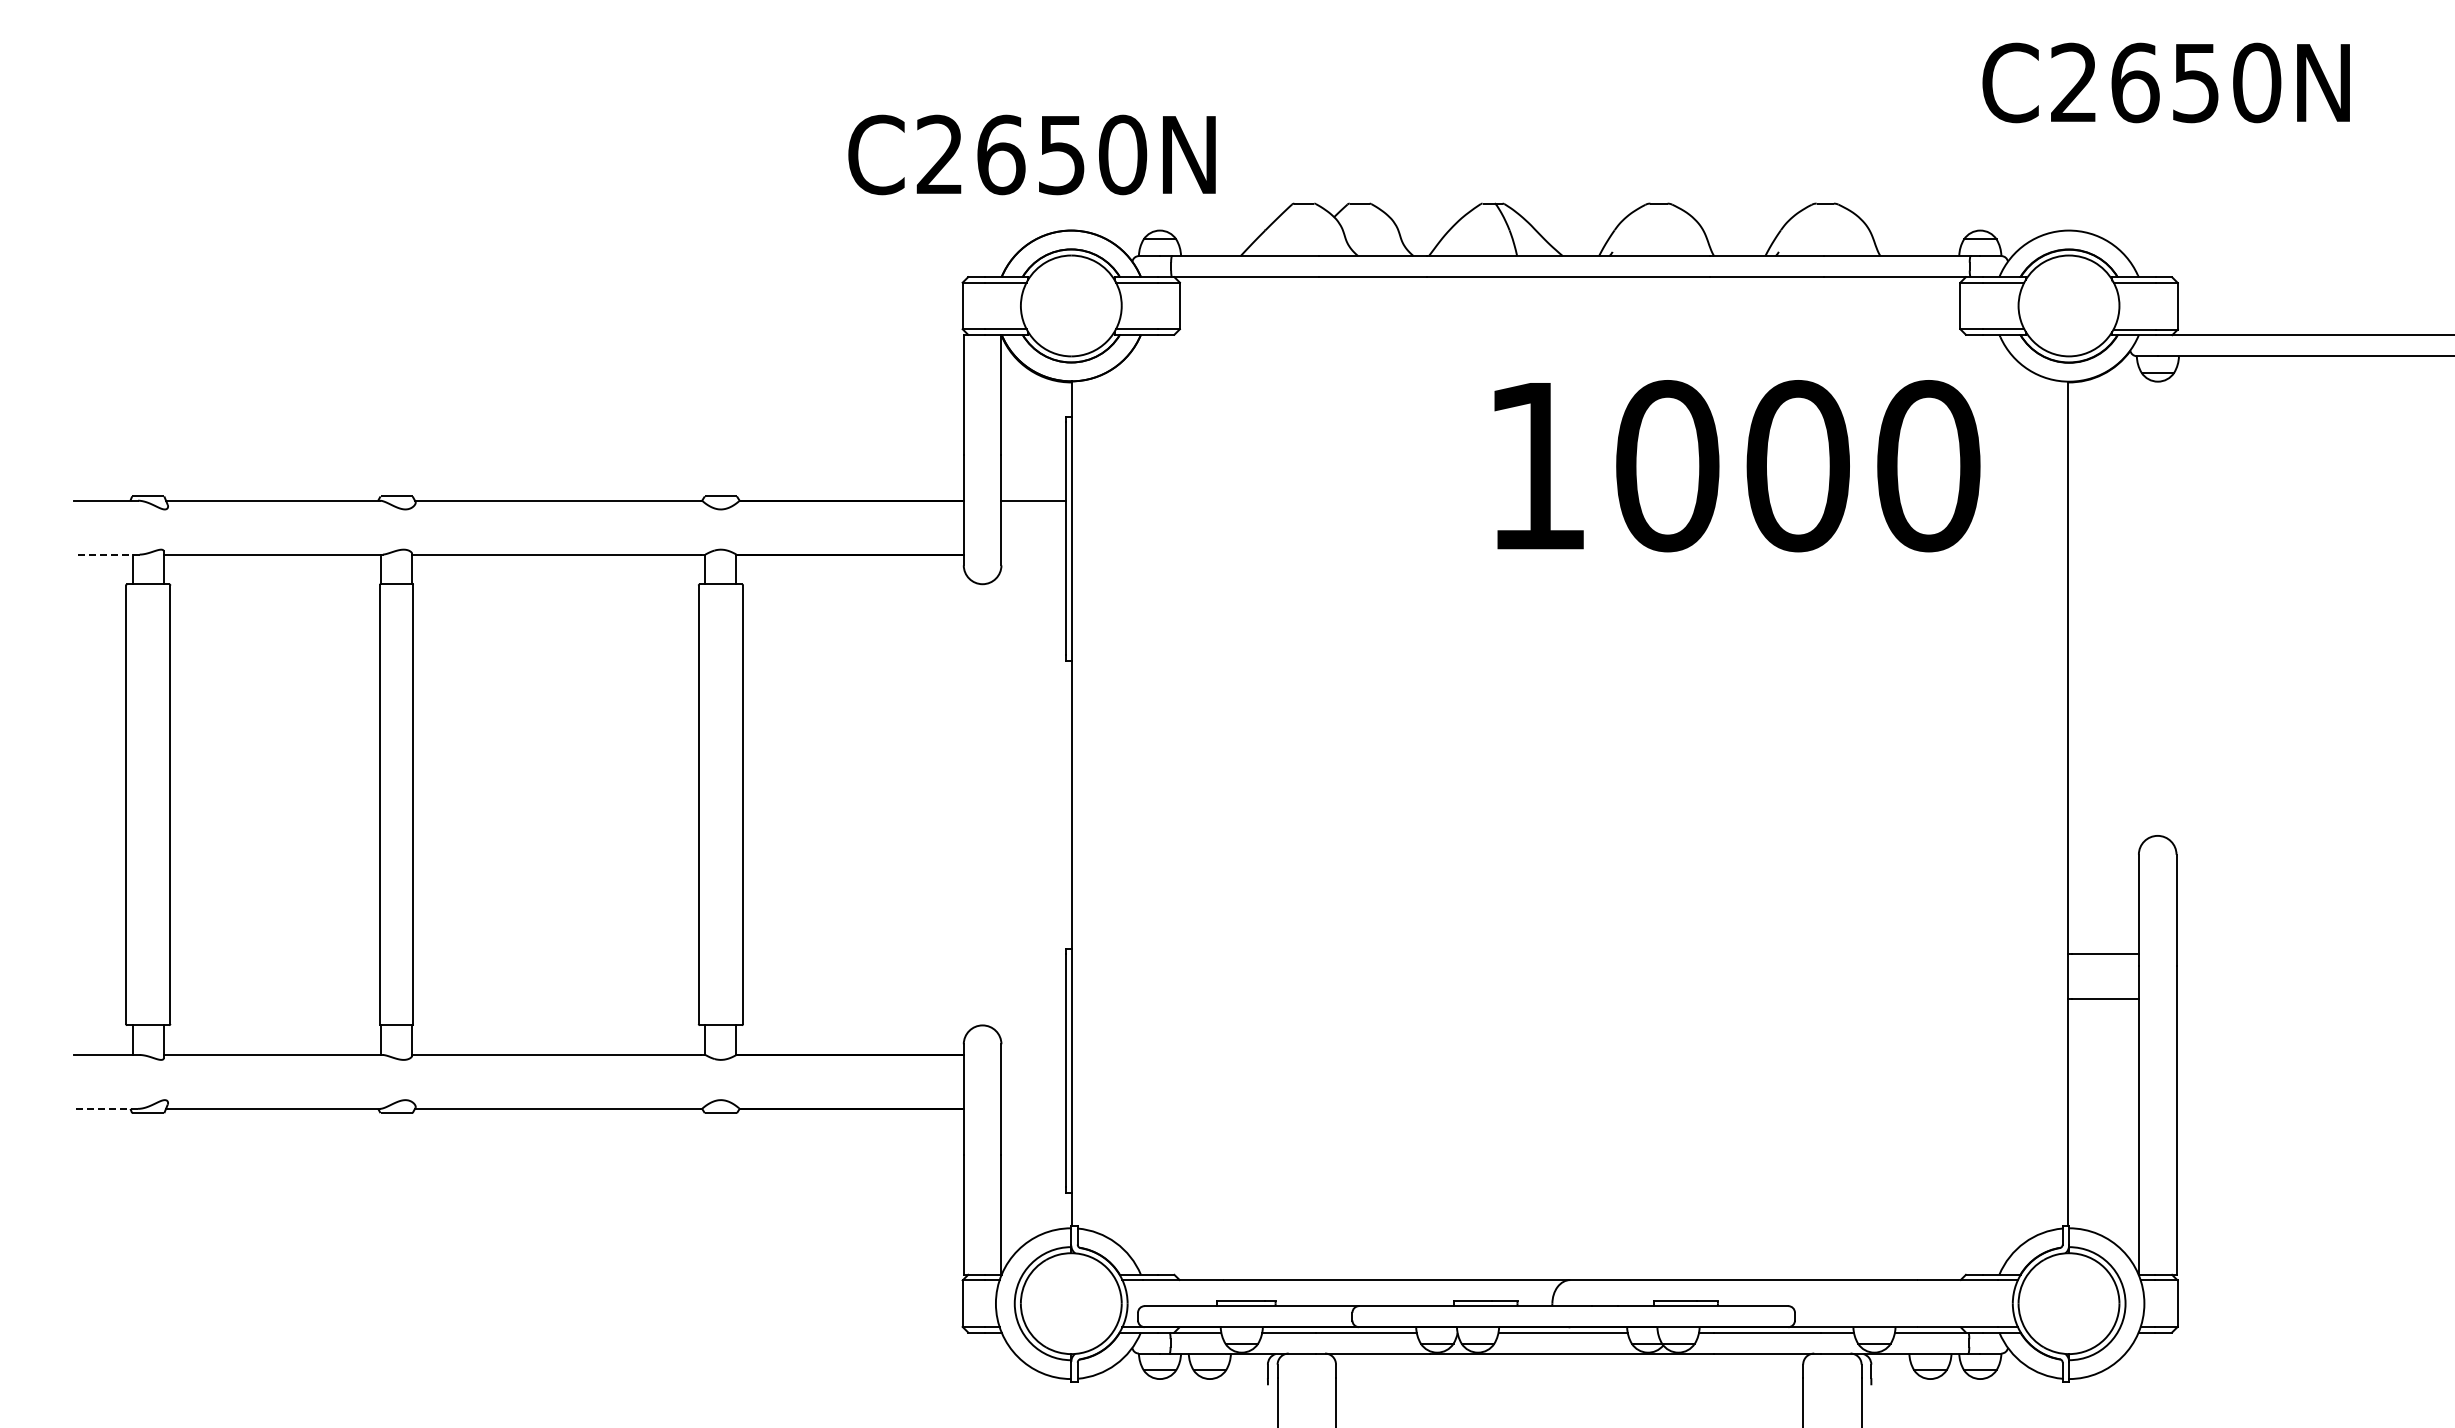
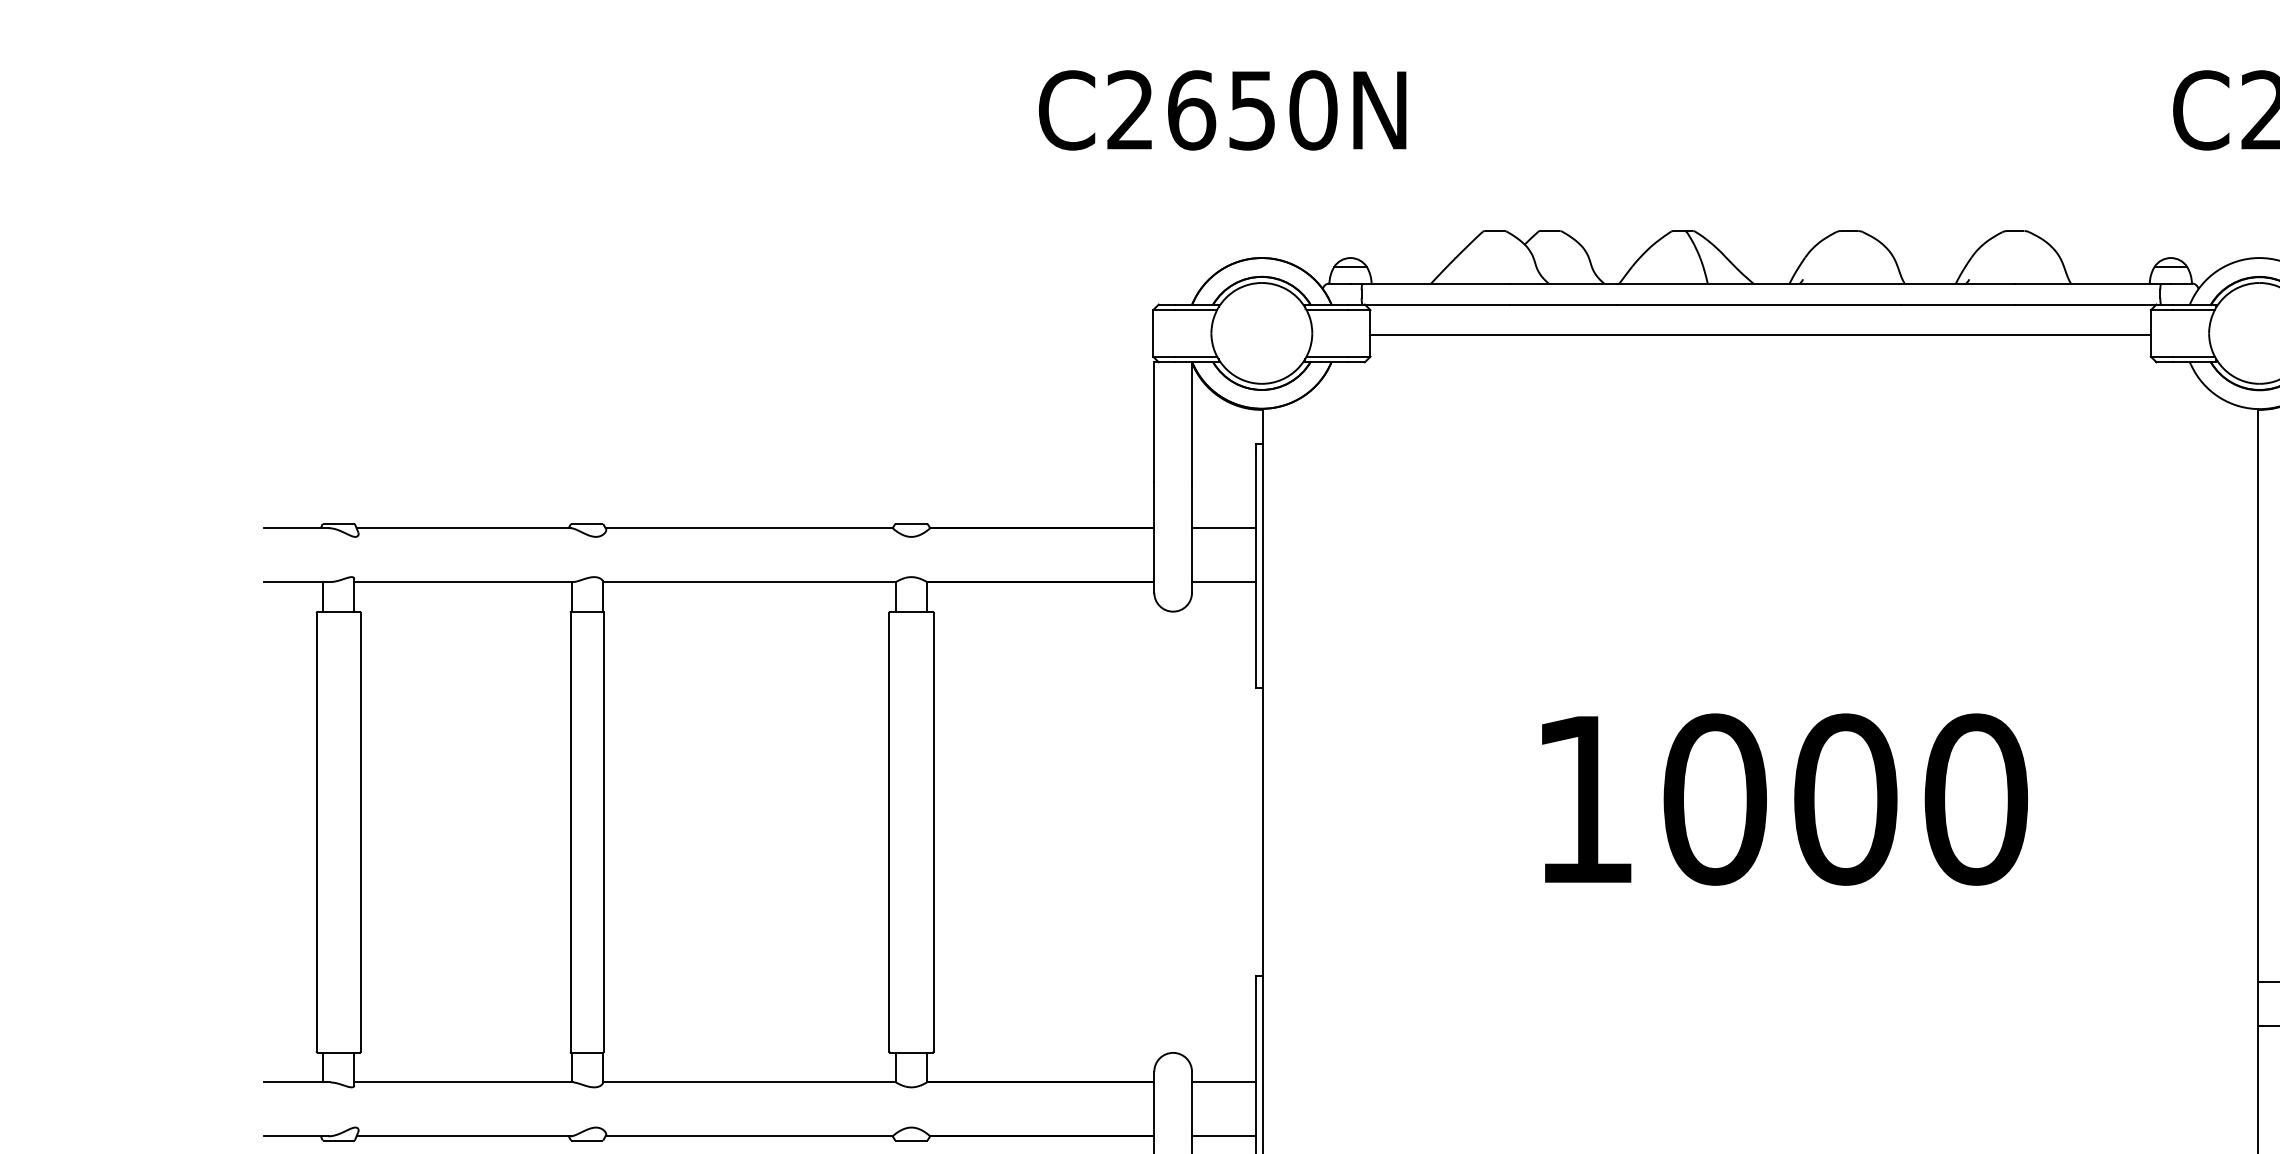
text: (1031, 154) -> (1222, 109), moved
line: (1569, 307) -> (1760, 334), added
text: (1737, 466) -> (1785, 799), moved
line: (106, 554) -> (297, 581), dashed -> solid
line: (1033, 554) -> (1224, 581), added
line: (1033, 1055) -> (1224, 1082), added
line: (105, 1108) -> (296, 1135), dashed -> solid
line: (1033, 1108) -> (1224, 1135), added

